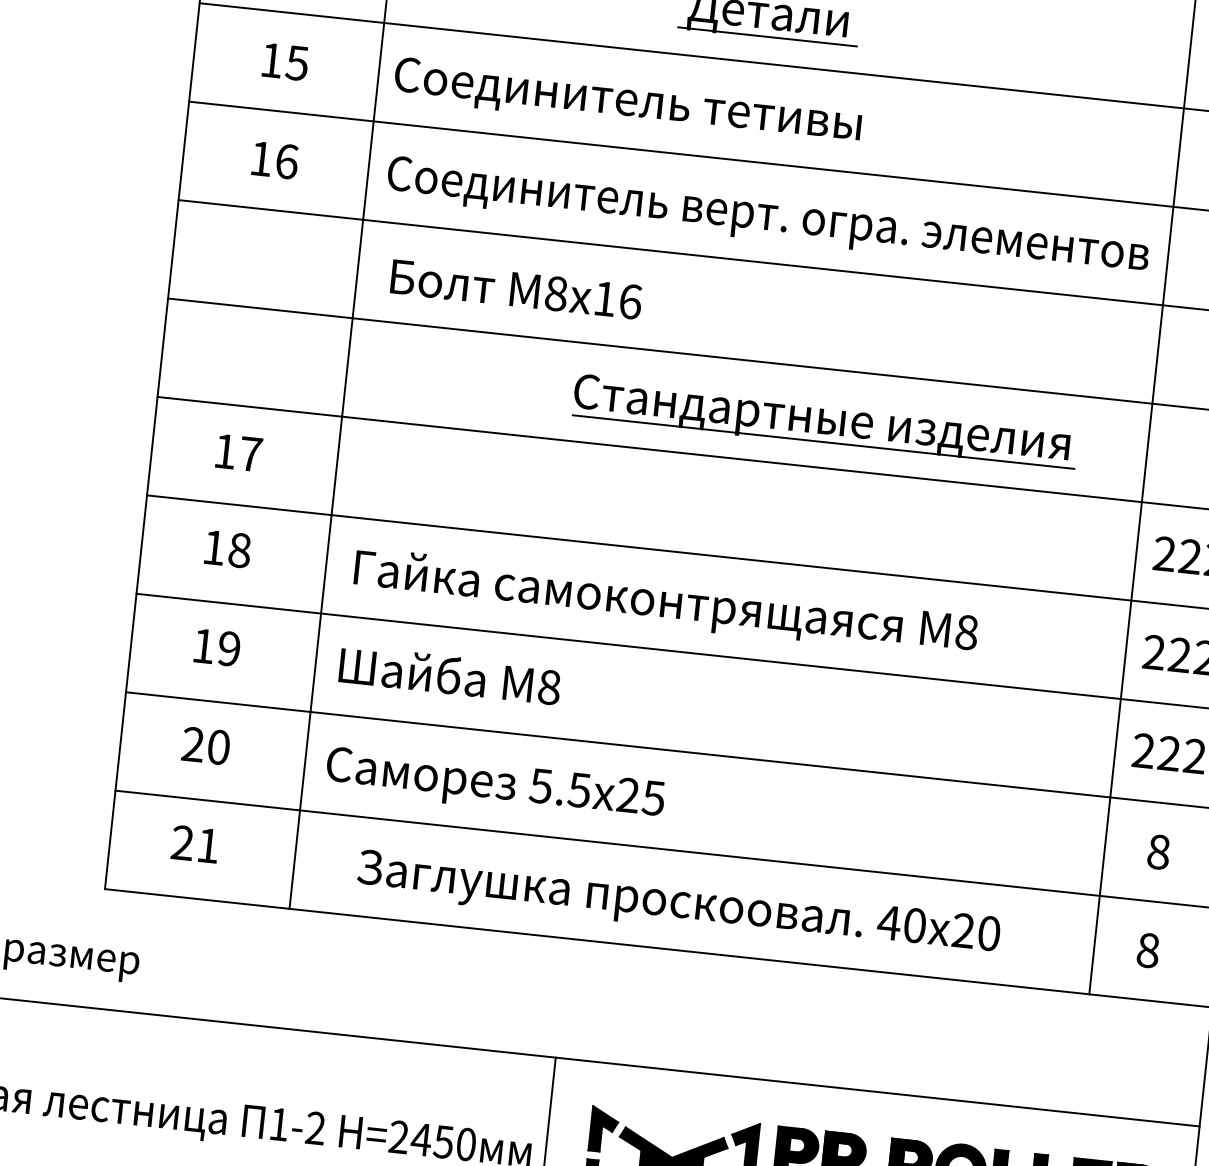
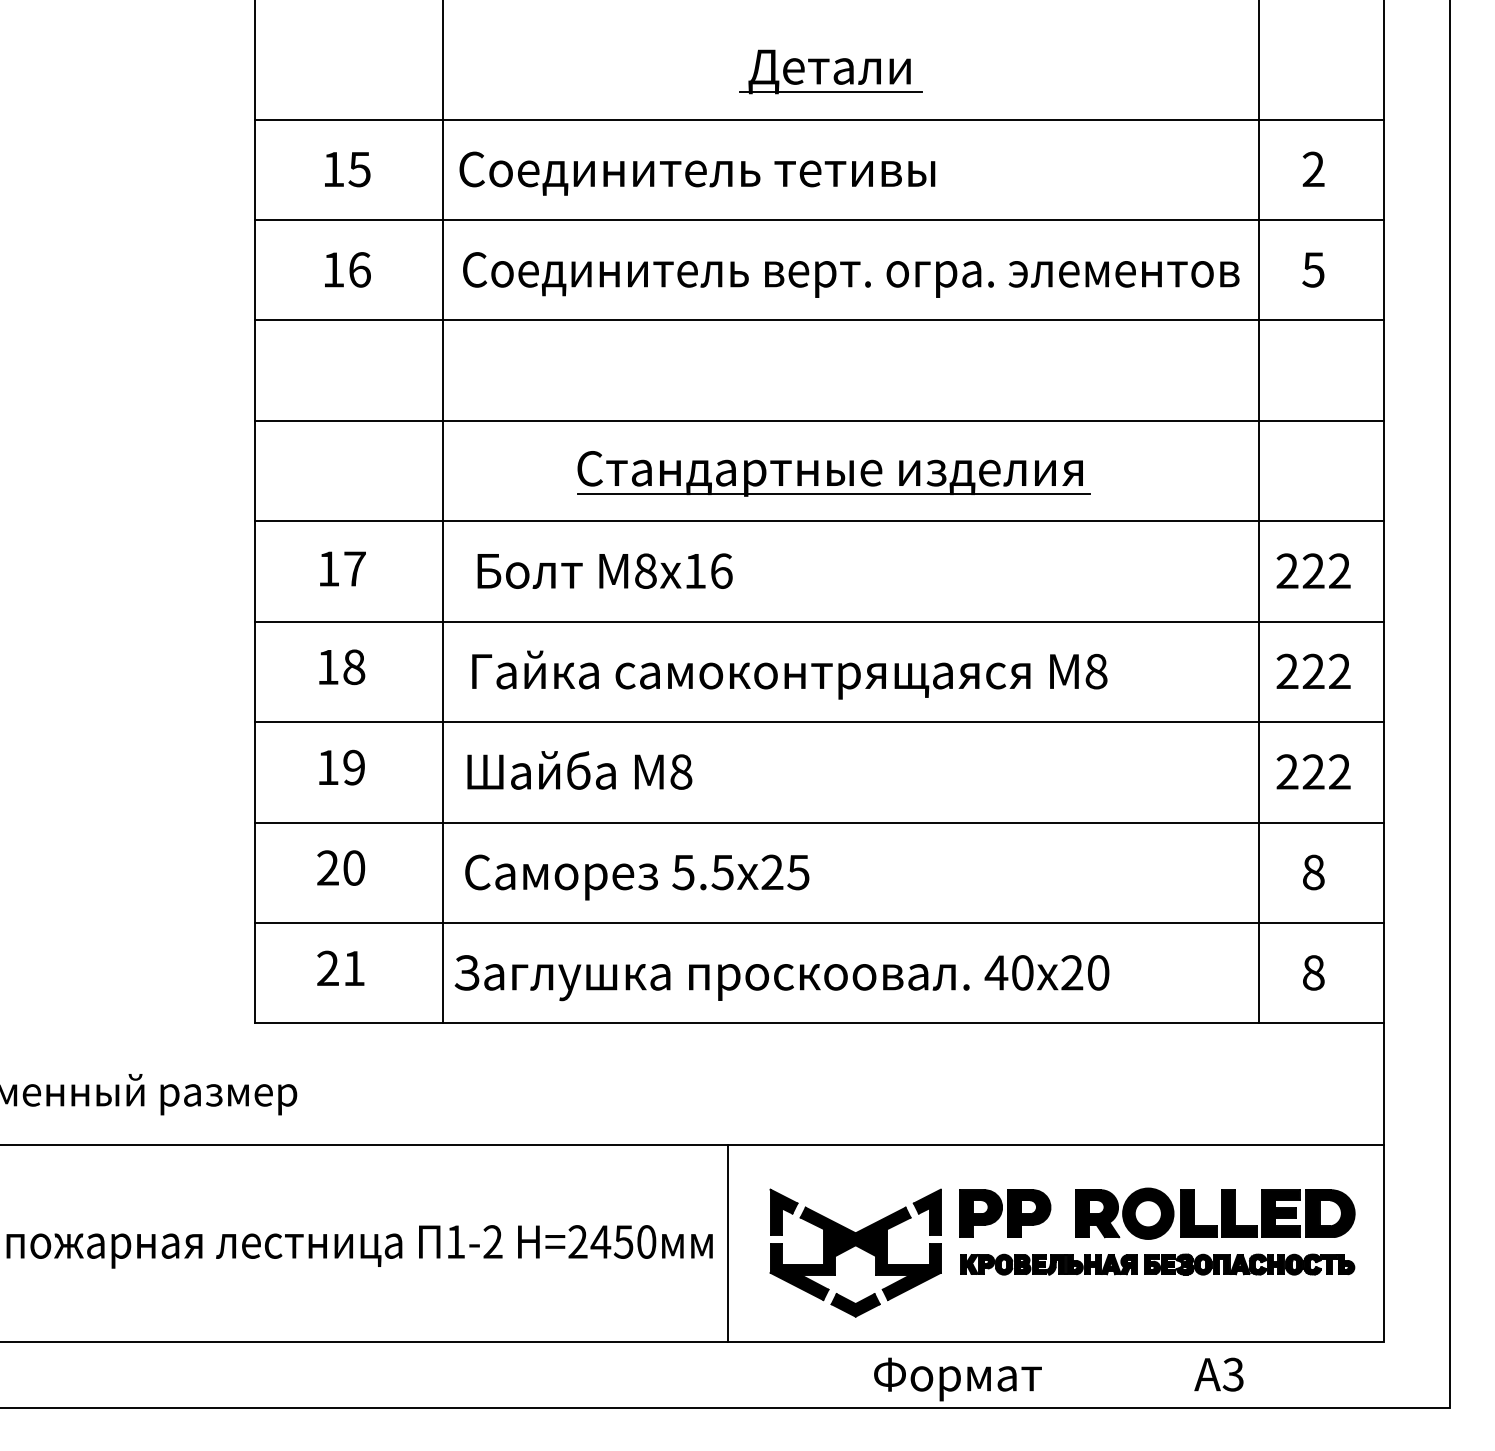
text: (515, 288) -> (604, 570), moved
part: (824, 421) -> (833, 473), moved
text: (677, 905) -> (781, 978), moved

